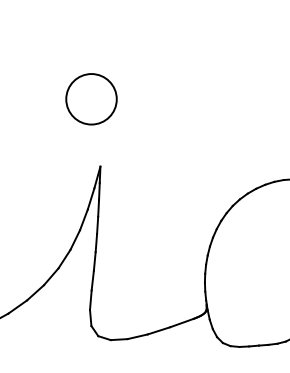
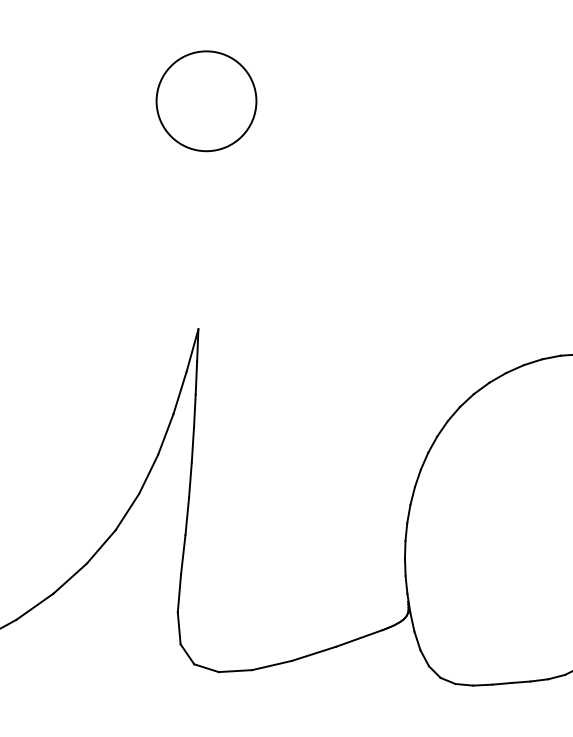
circle: (91, 99) -> (206, 101), moved

